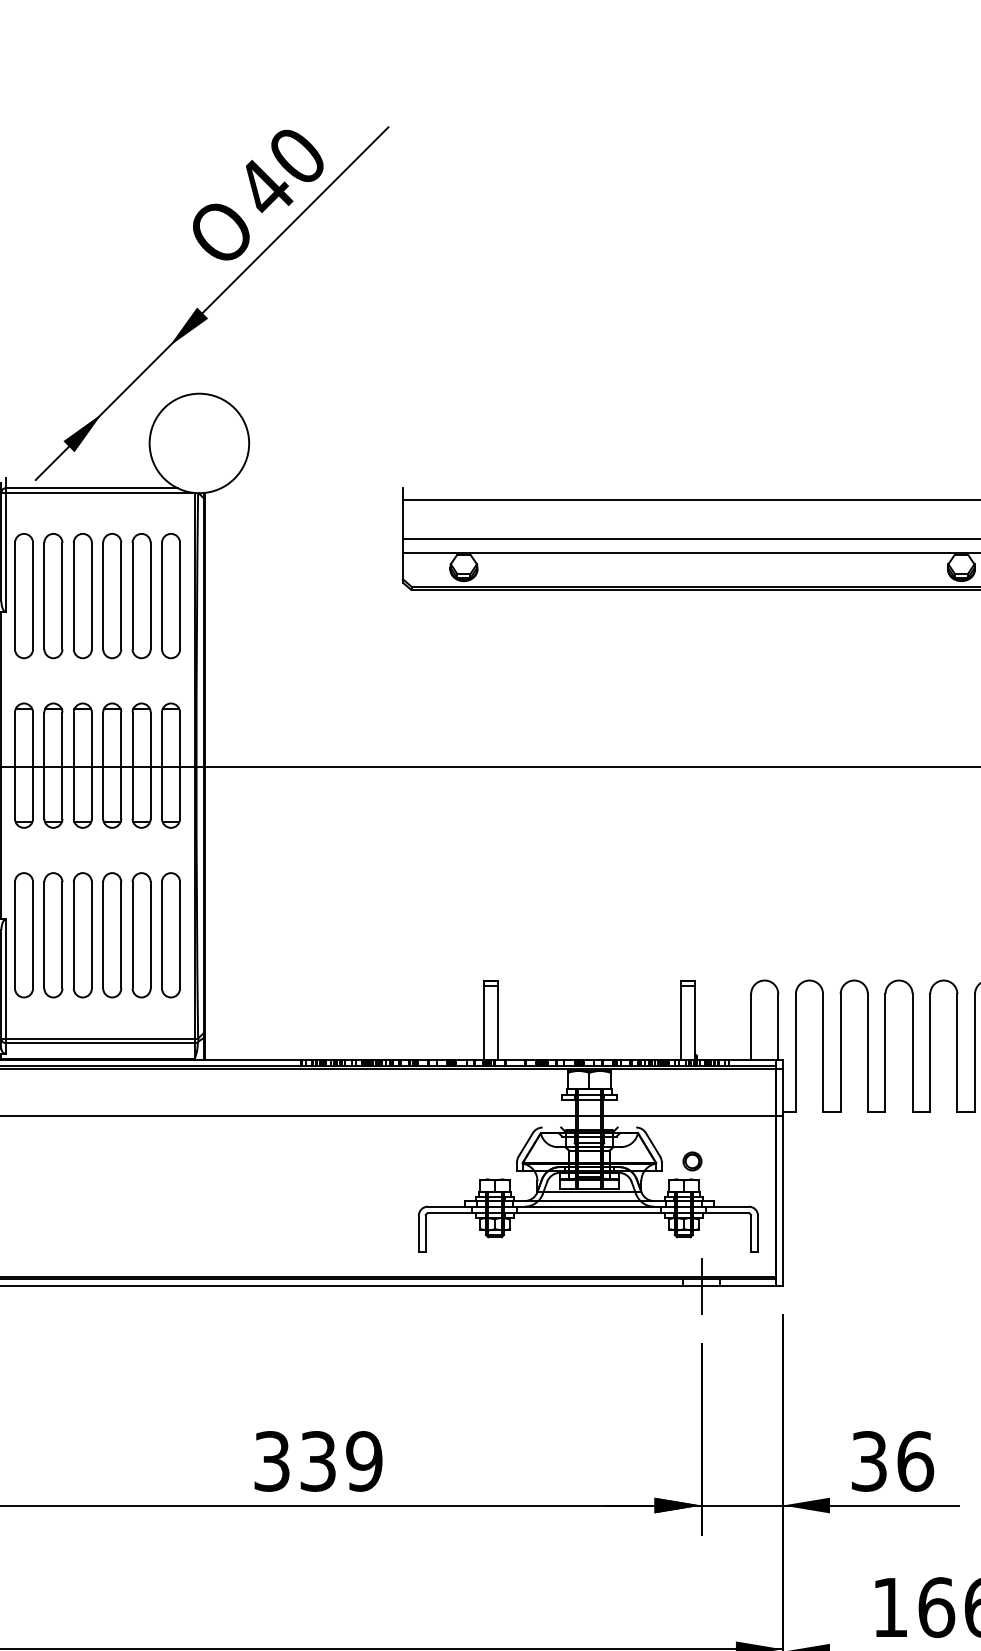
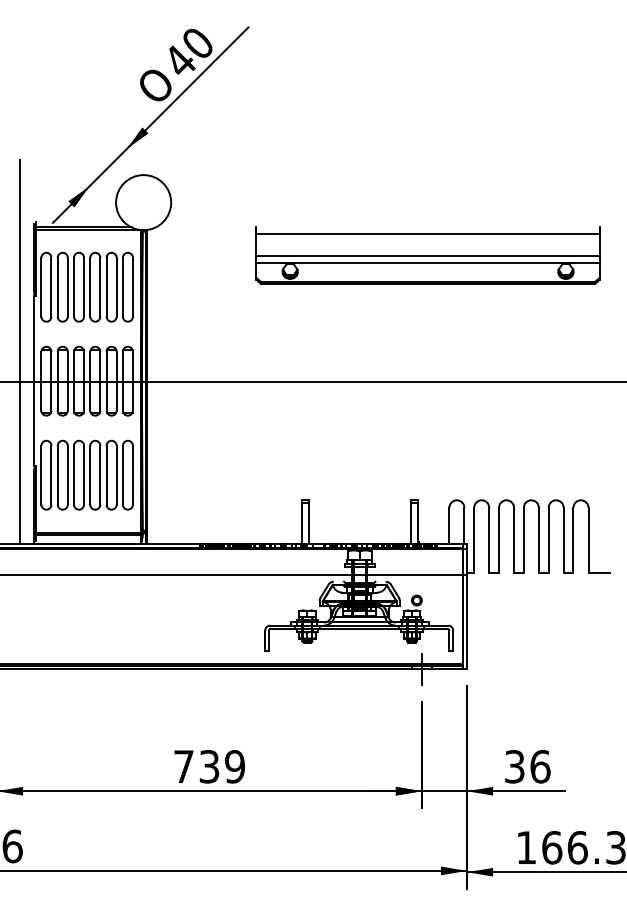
text: (271, 1460) -> (183, 766), 339 -> 739

